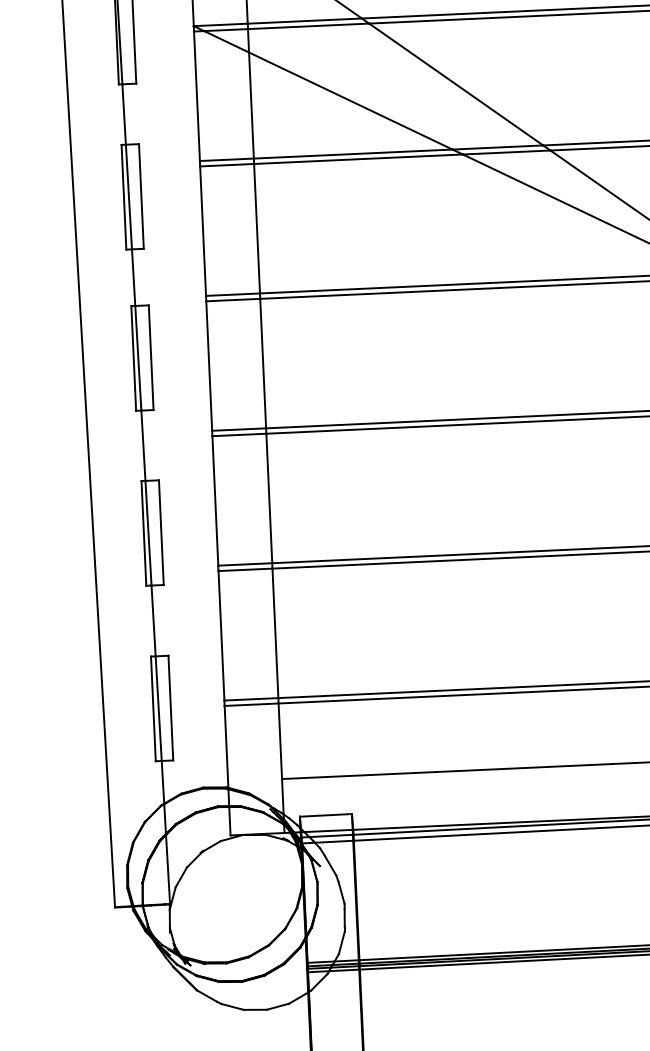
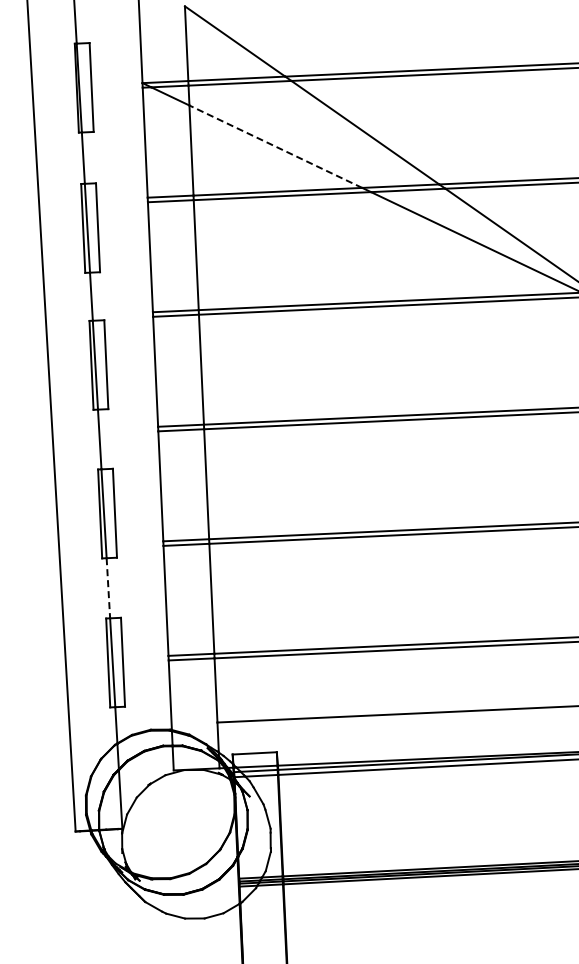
line: (350, 100) -> (275, 146), solid -> dashed
line: (153, 621) -> (108, 588), solid -> dashed

